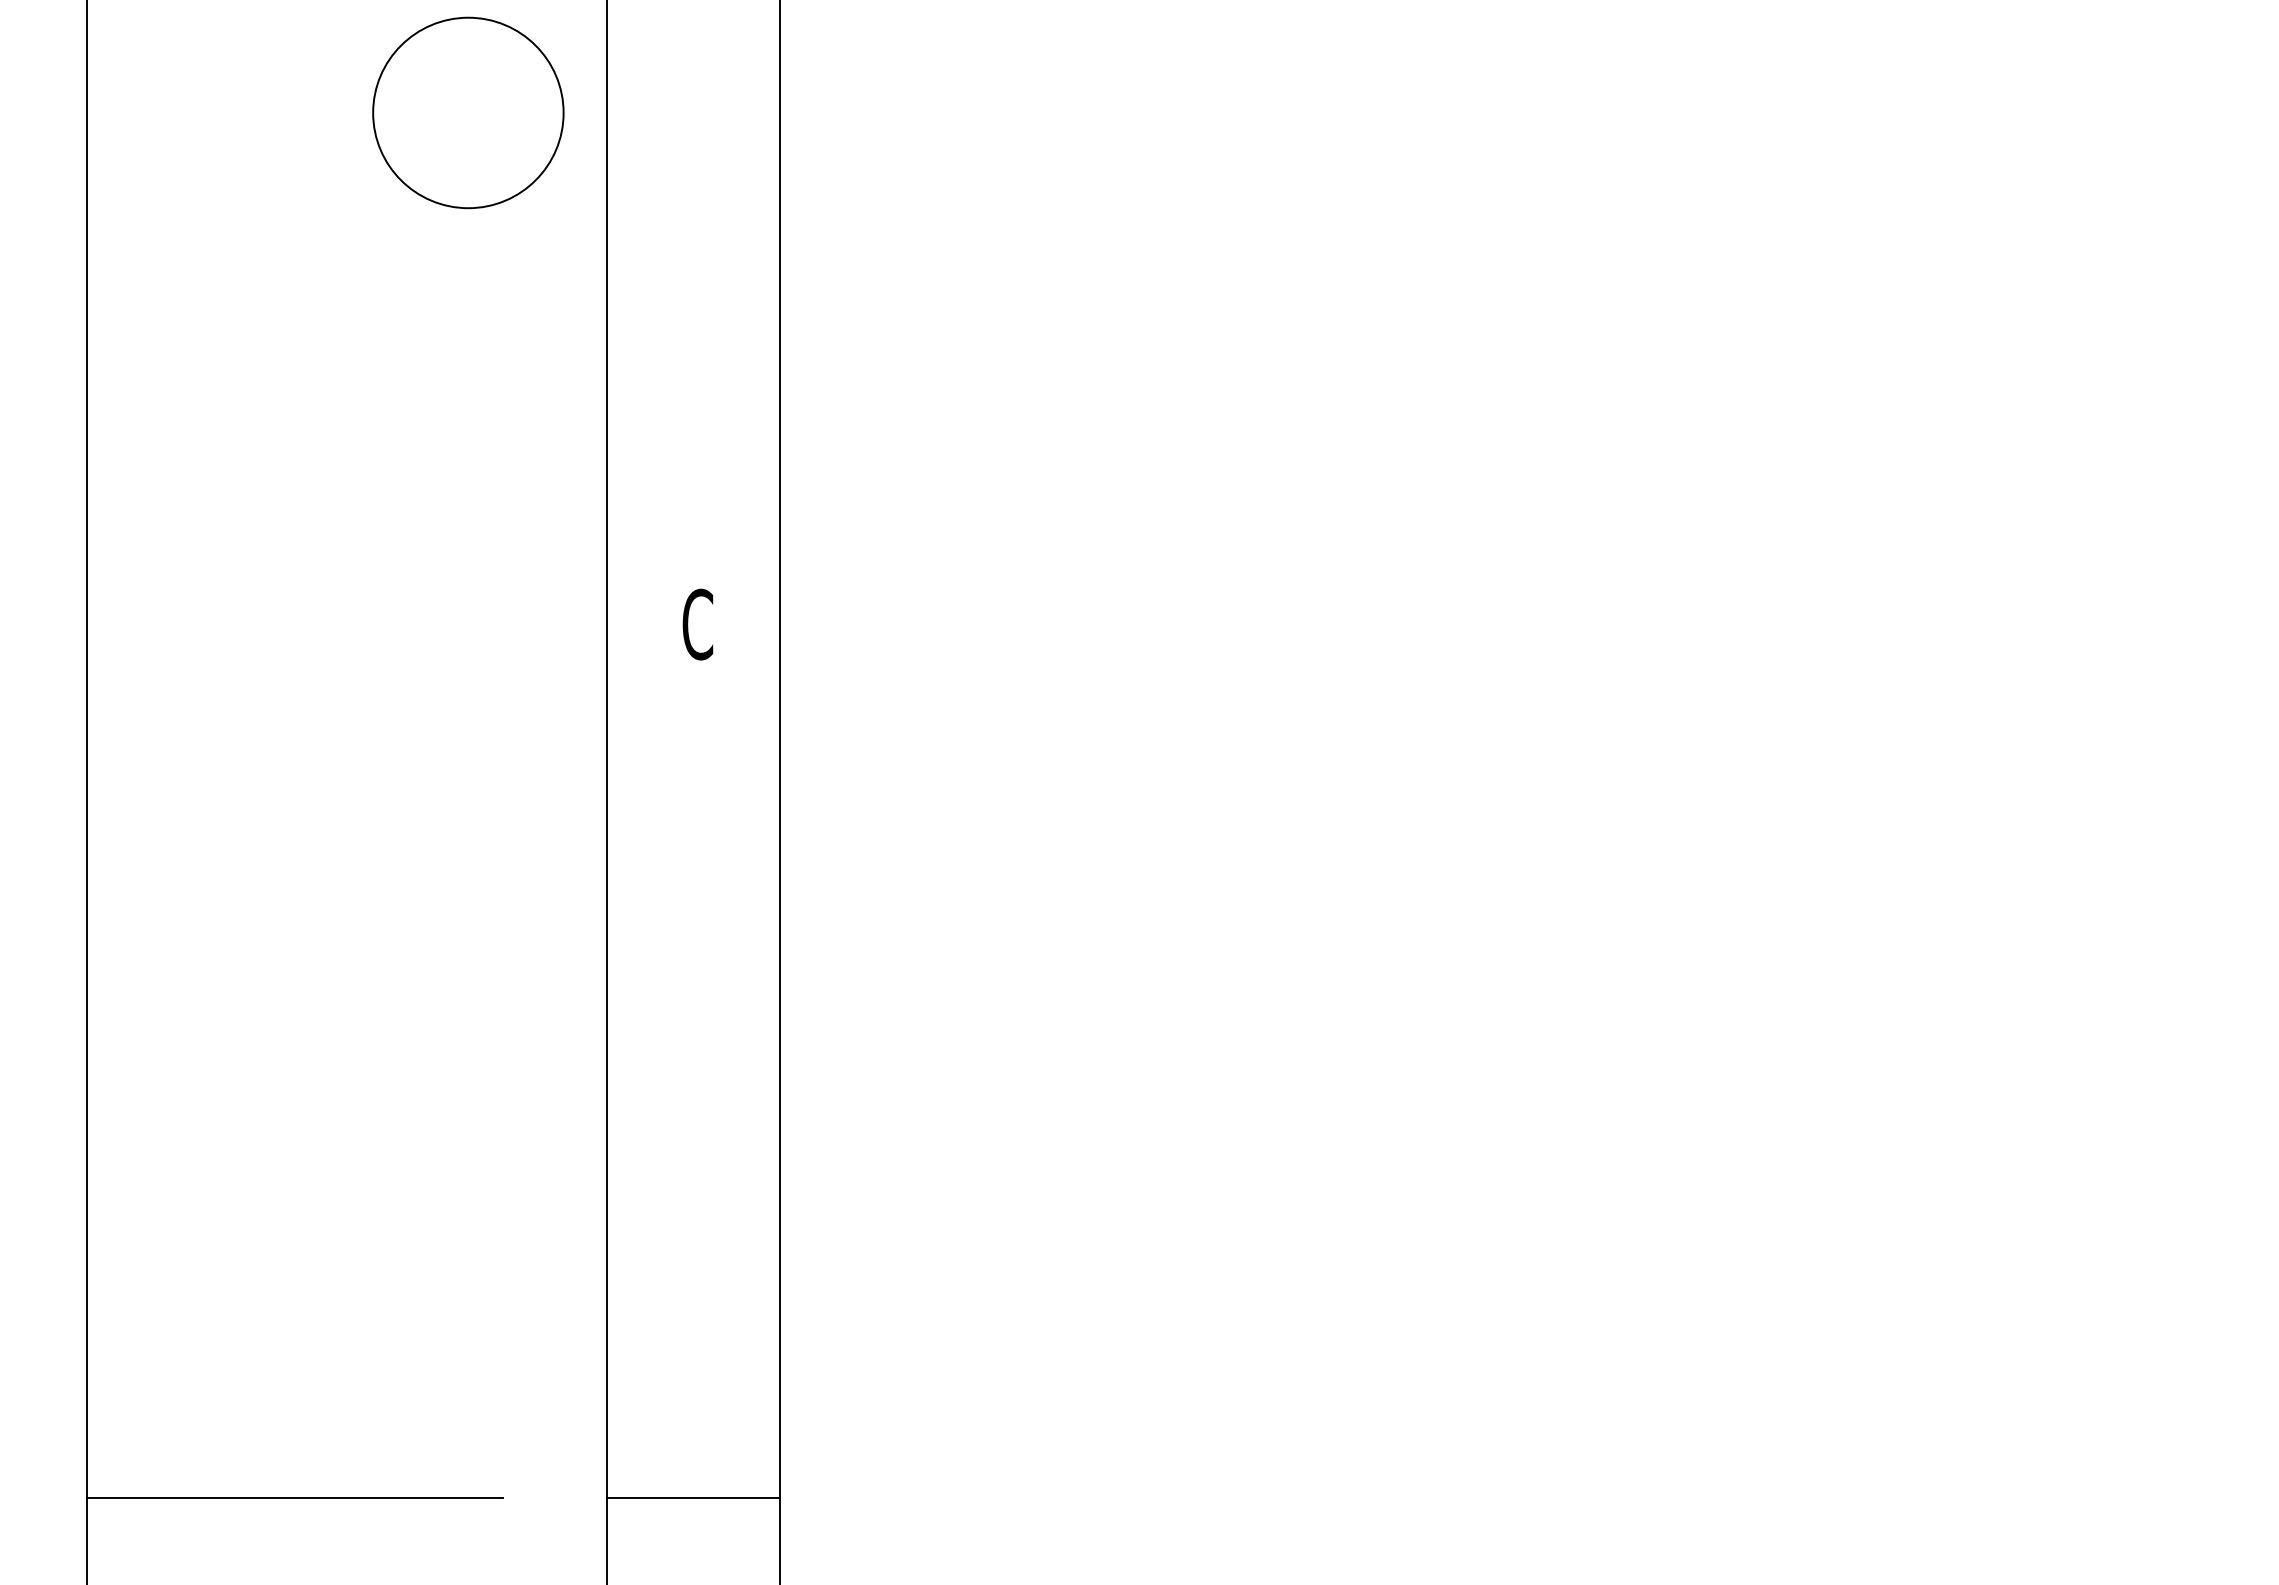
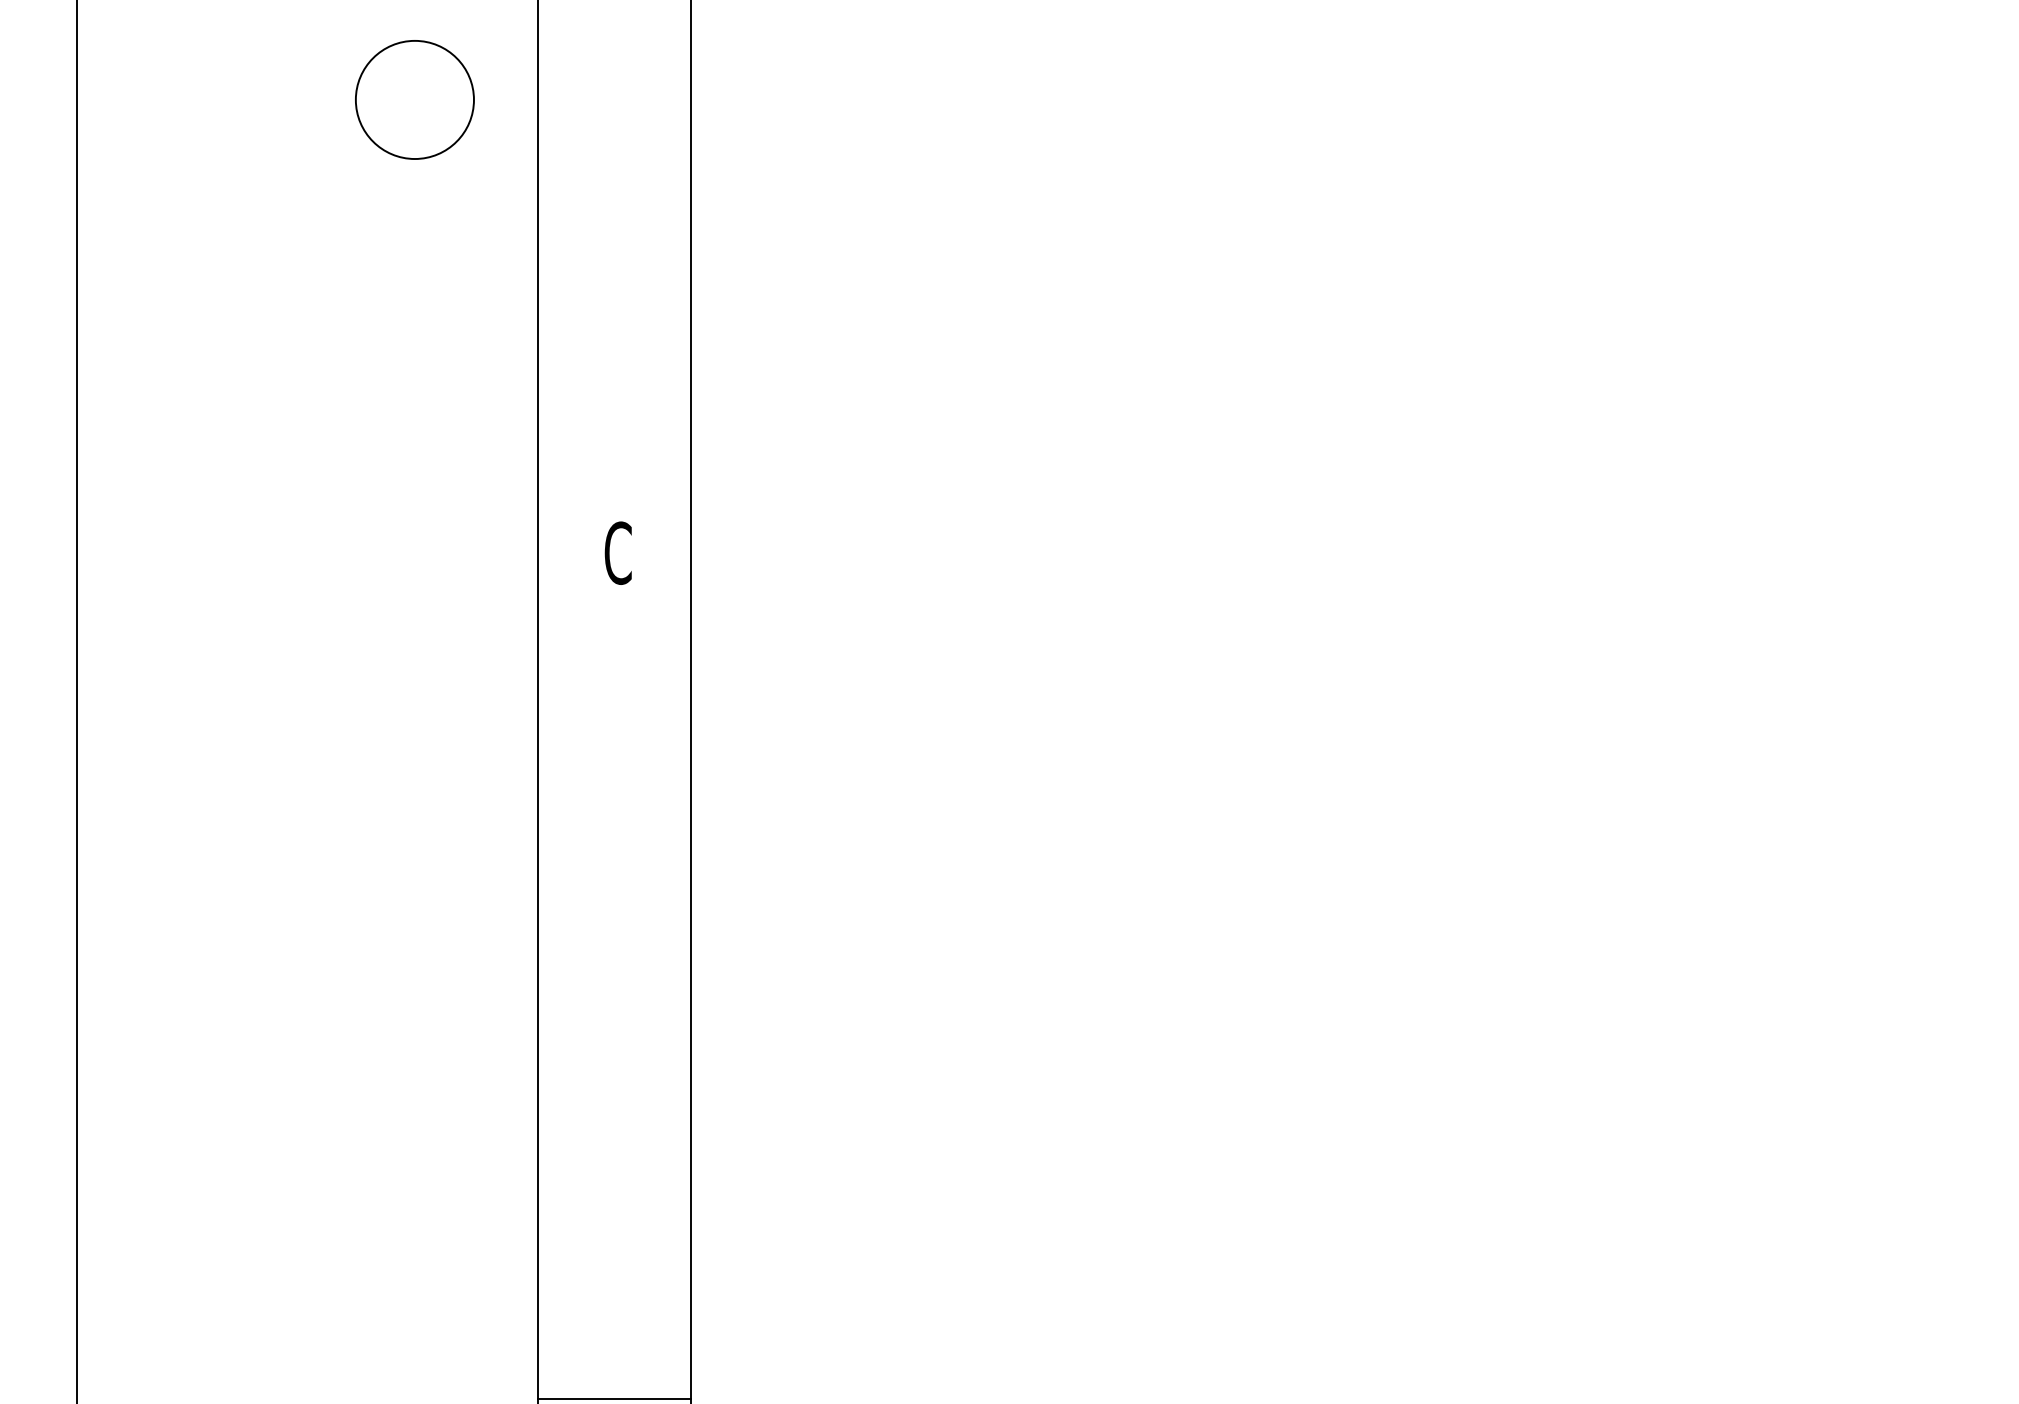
circle: (468, 112) -> (414, 99), size x0.7
line: (295, 1498) -> (261, 1327), removed
line: (693, 1498) -> (614, 1399), moved

